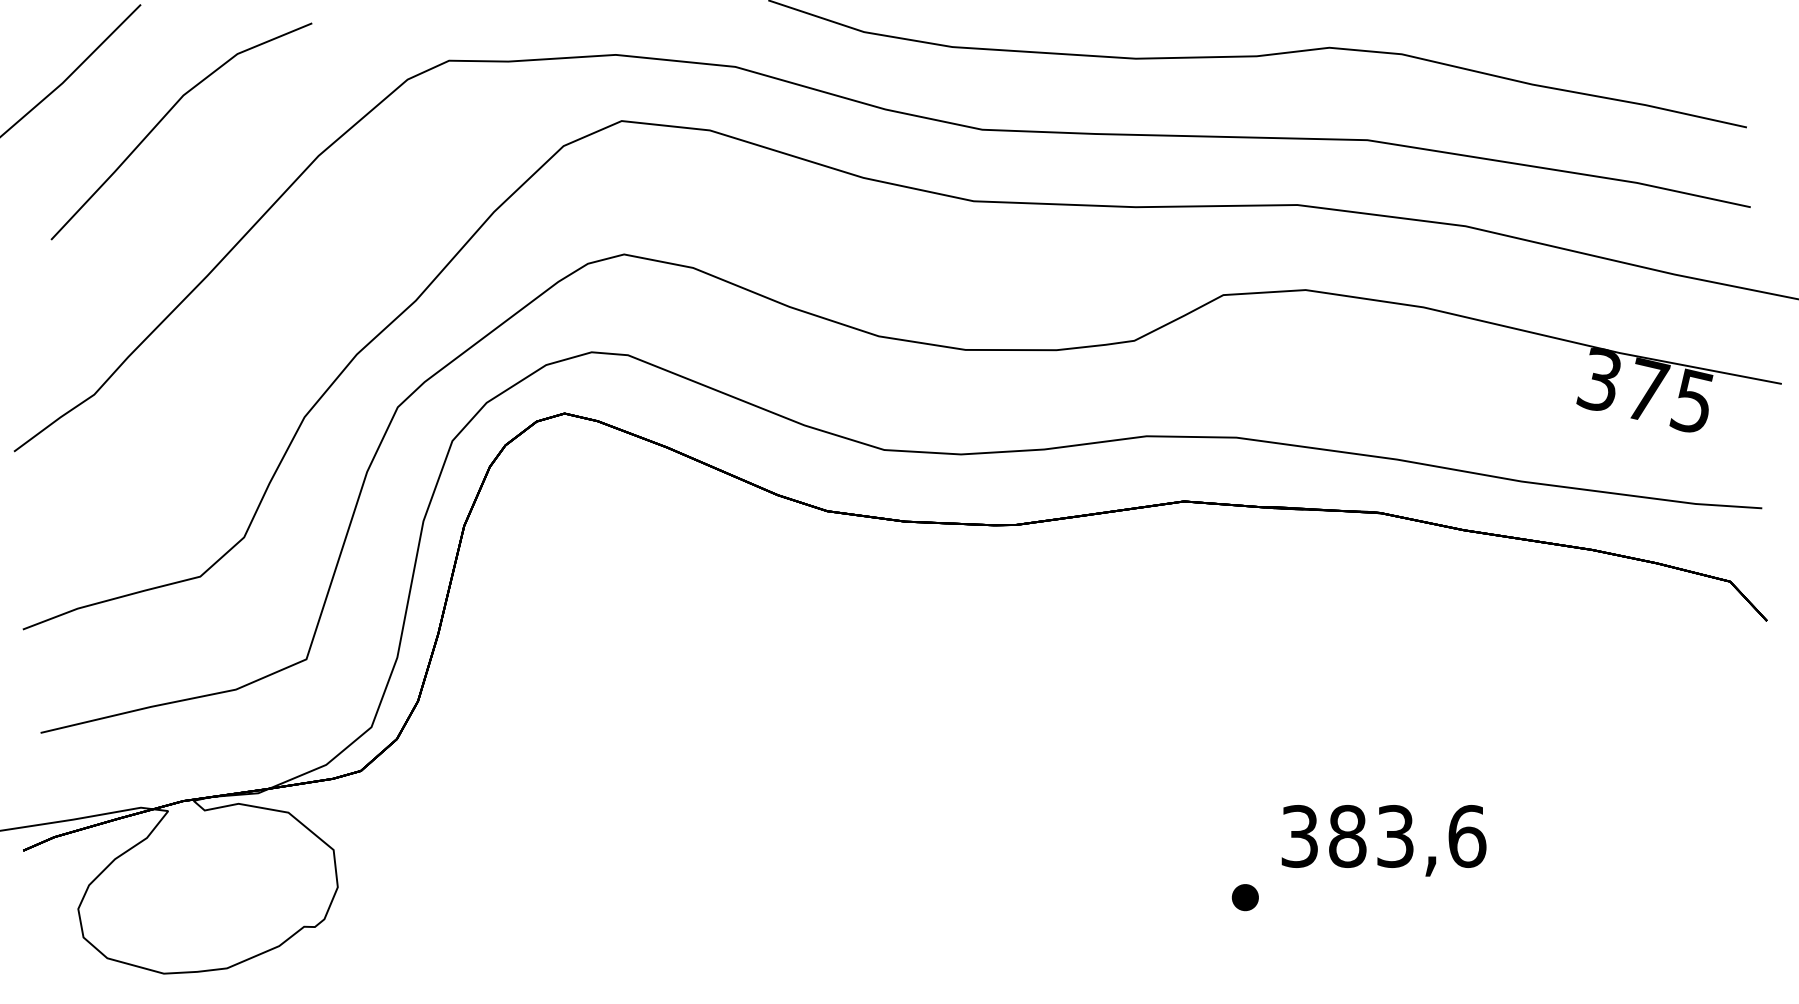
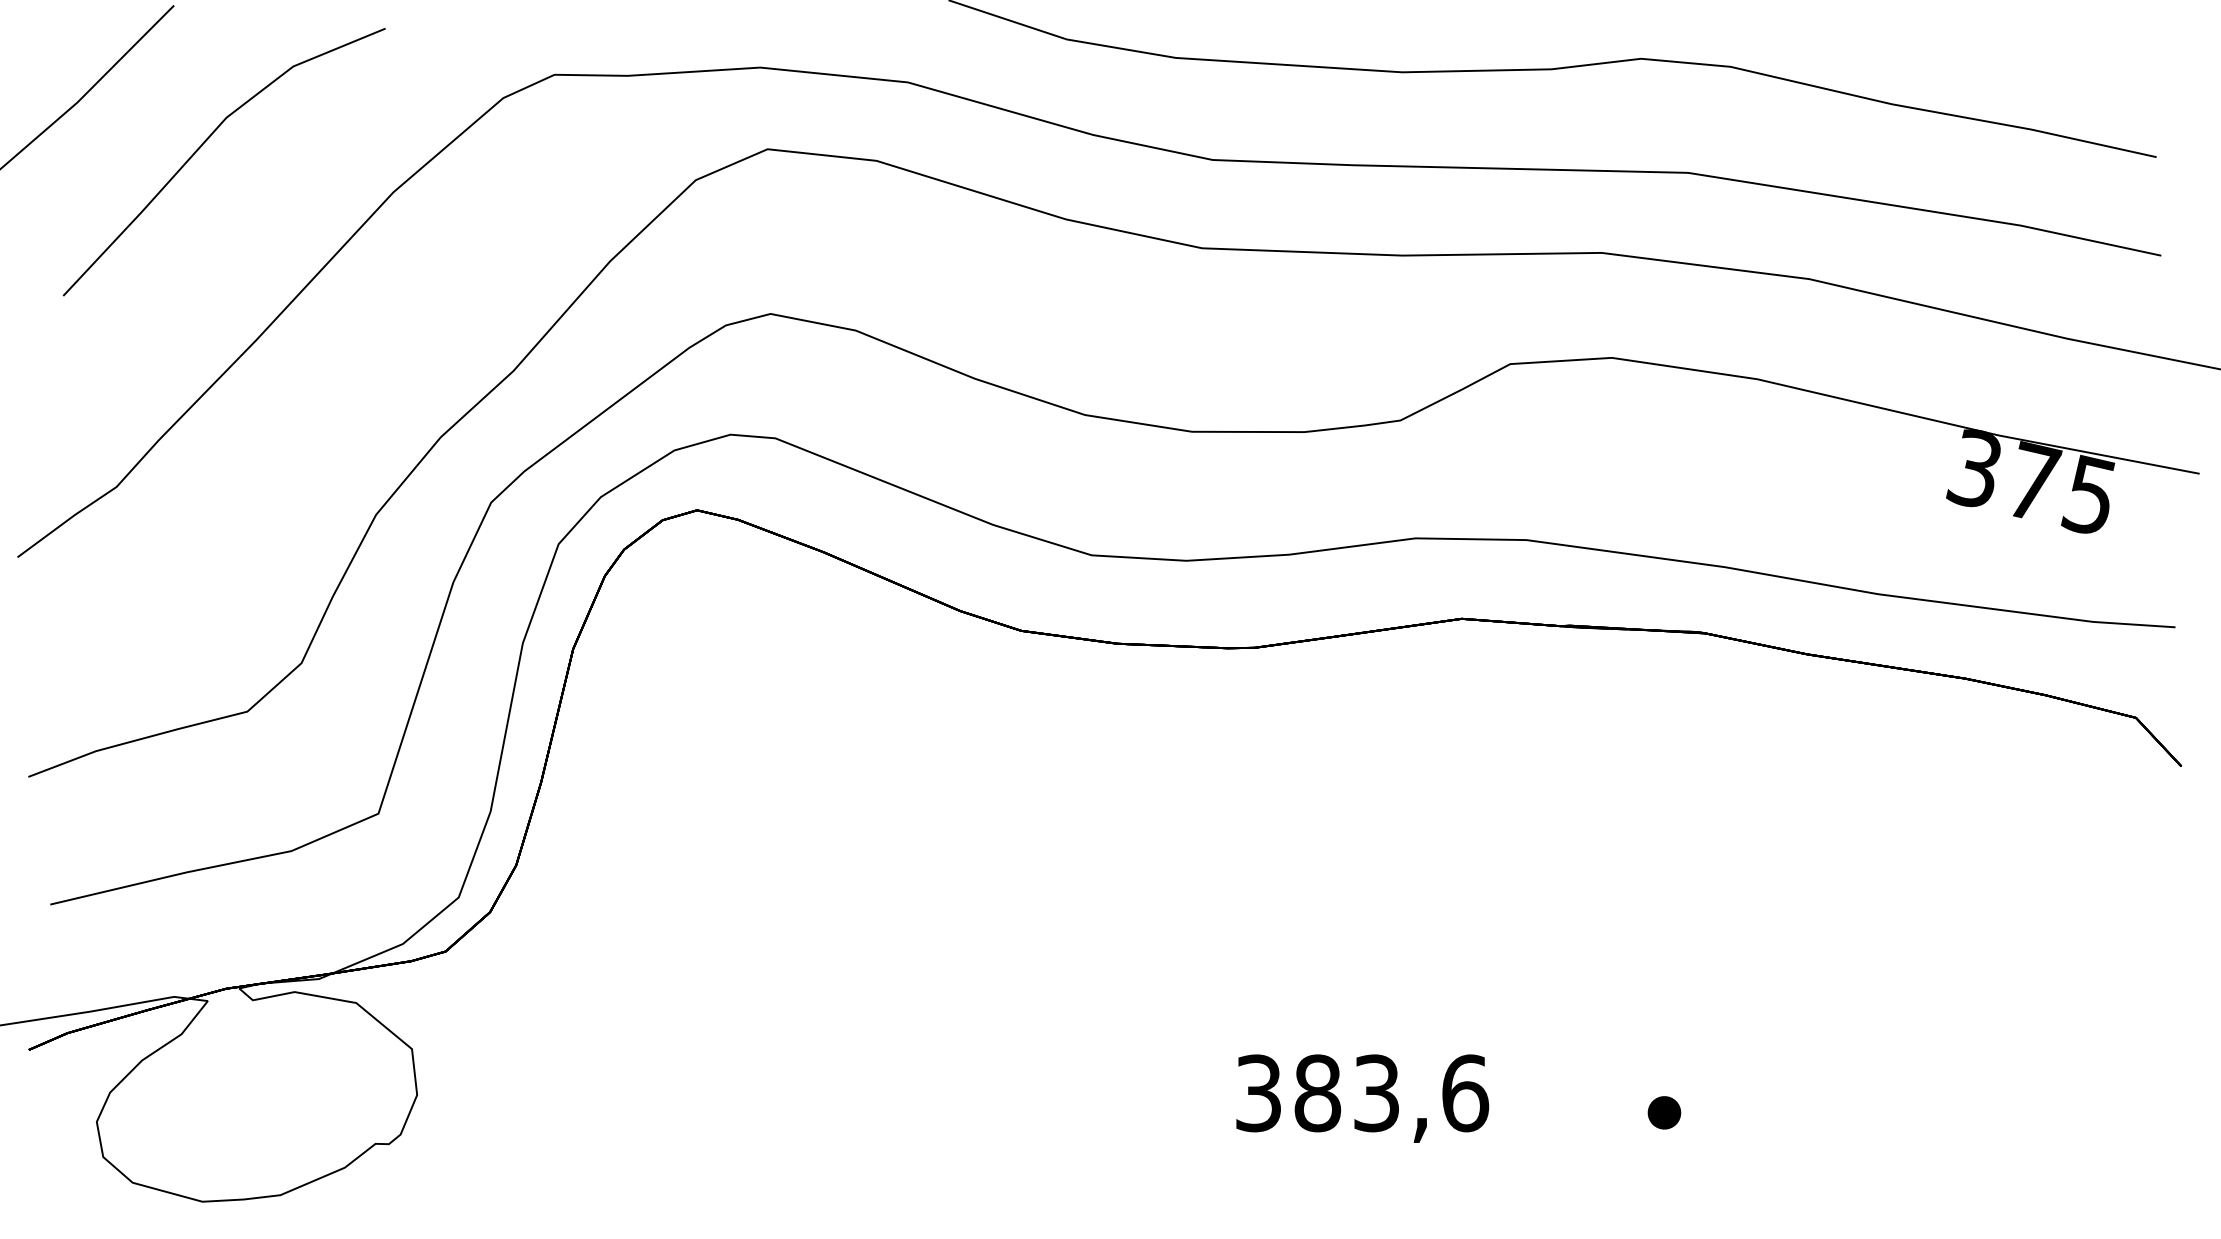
text: (1383, 840) -> (1362, 1098), moved
part: (1245, 897) -> (1664, 1112), moved

